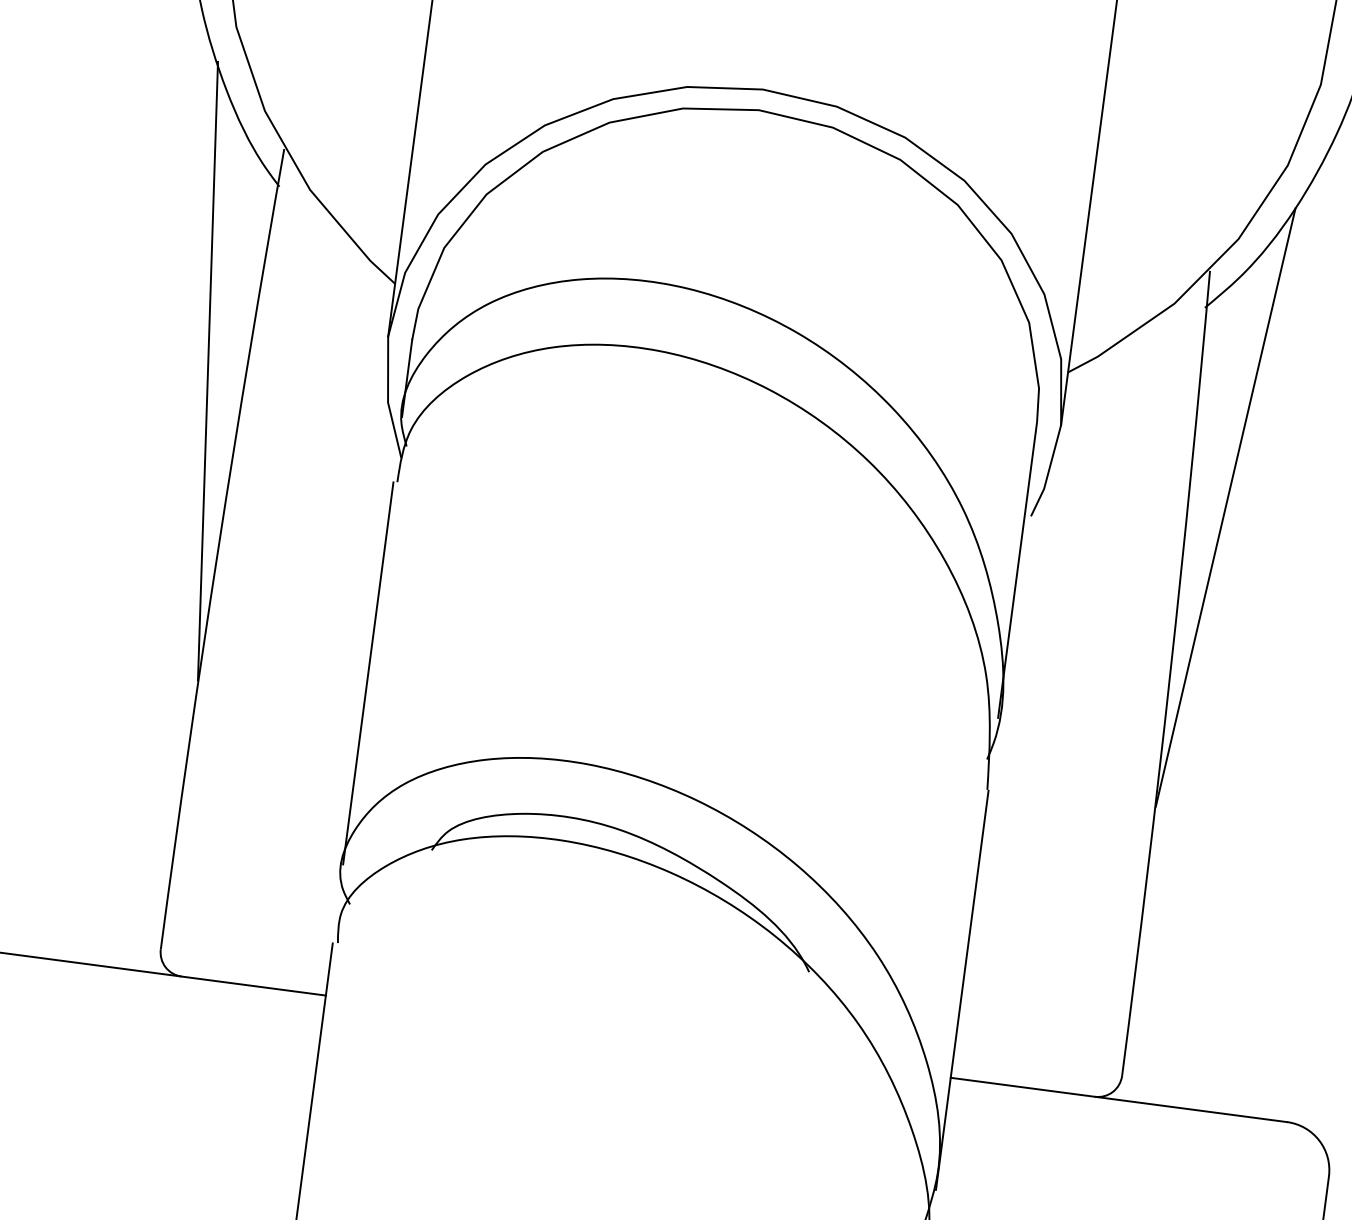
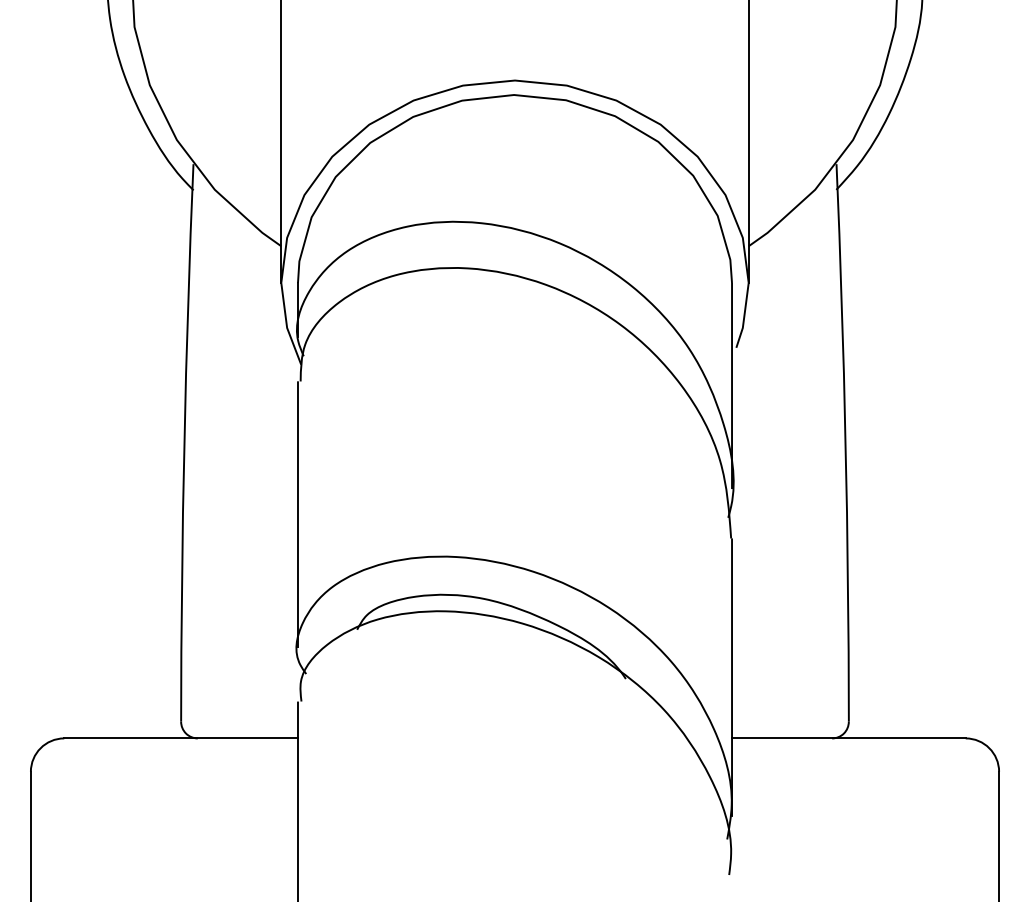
line: (208, 370) -> (161, 322), removed
line: (1225, 506) -> (868, 323), removed

